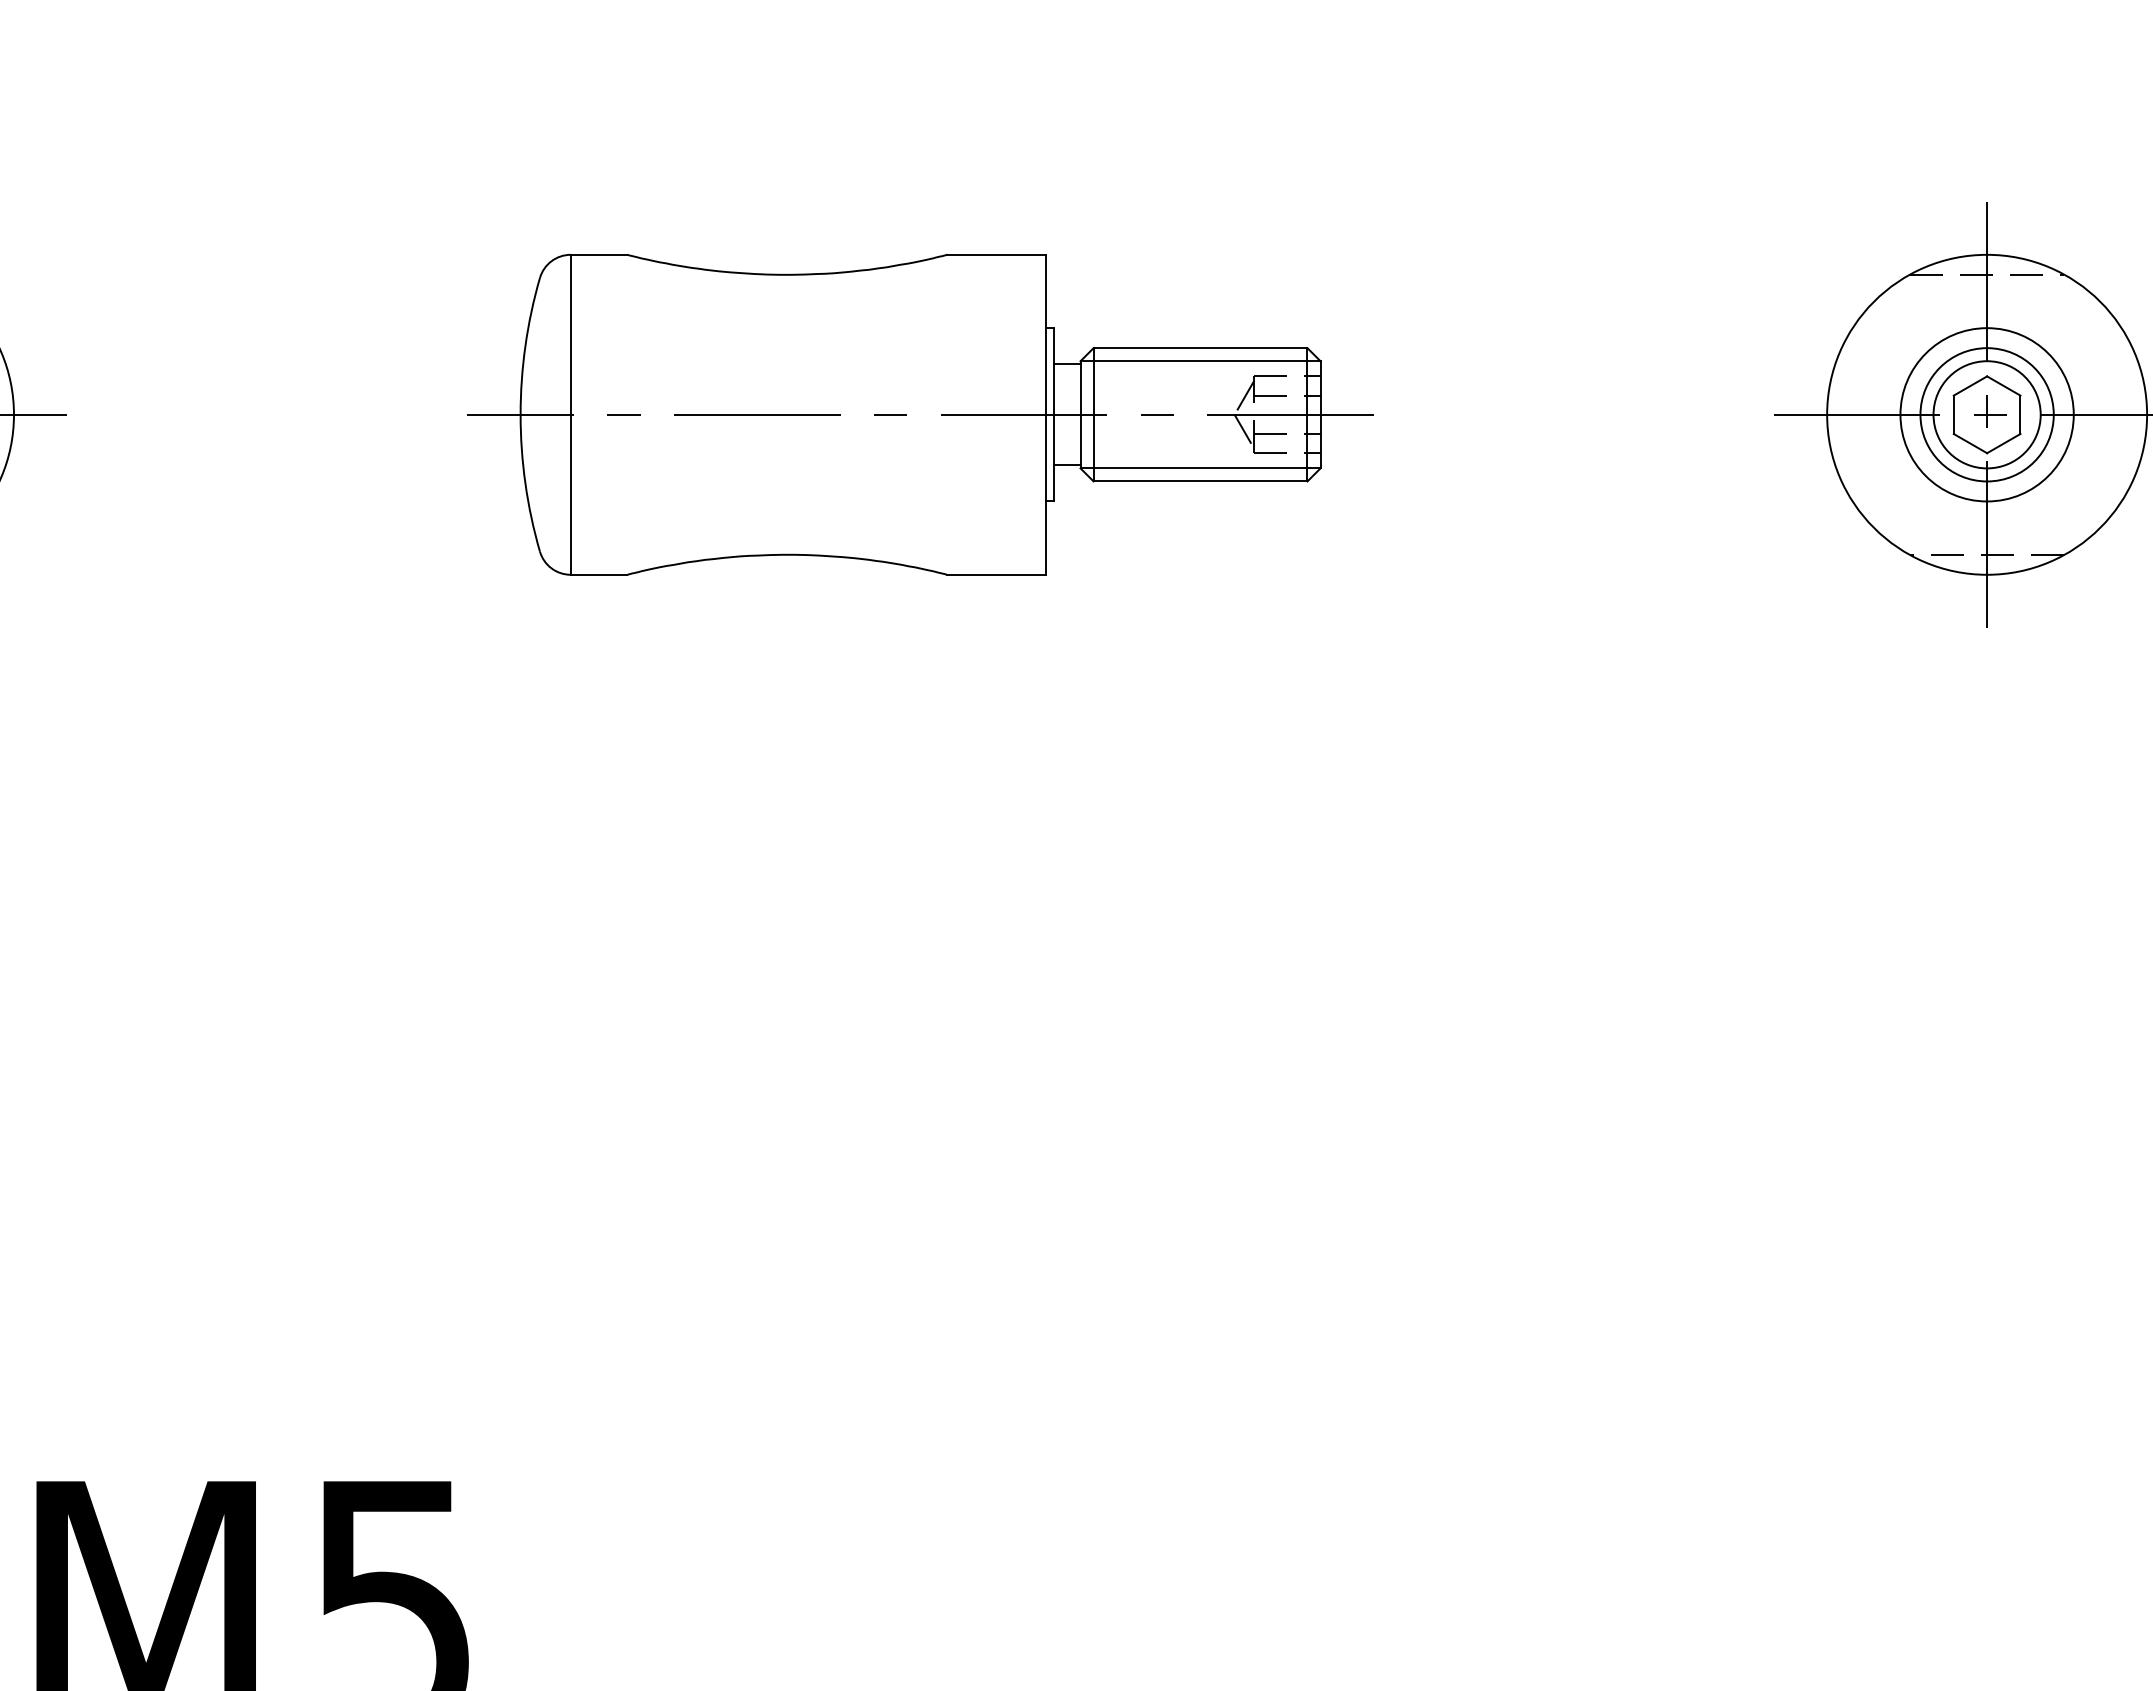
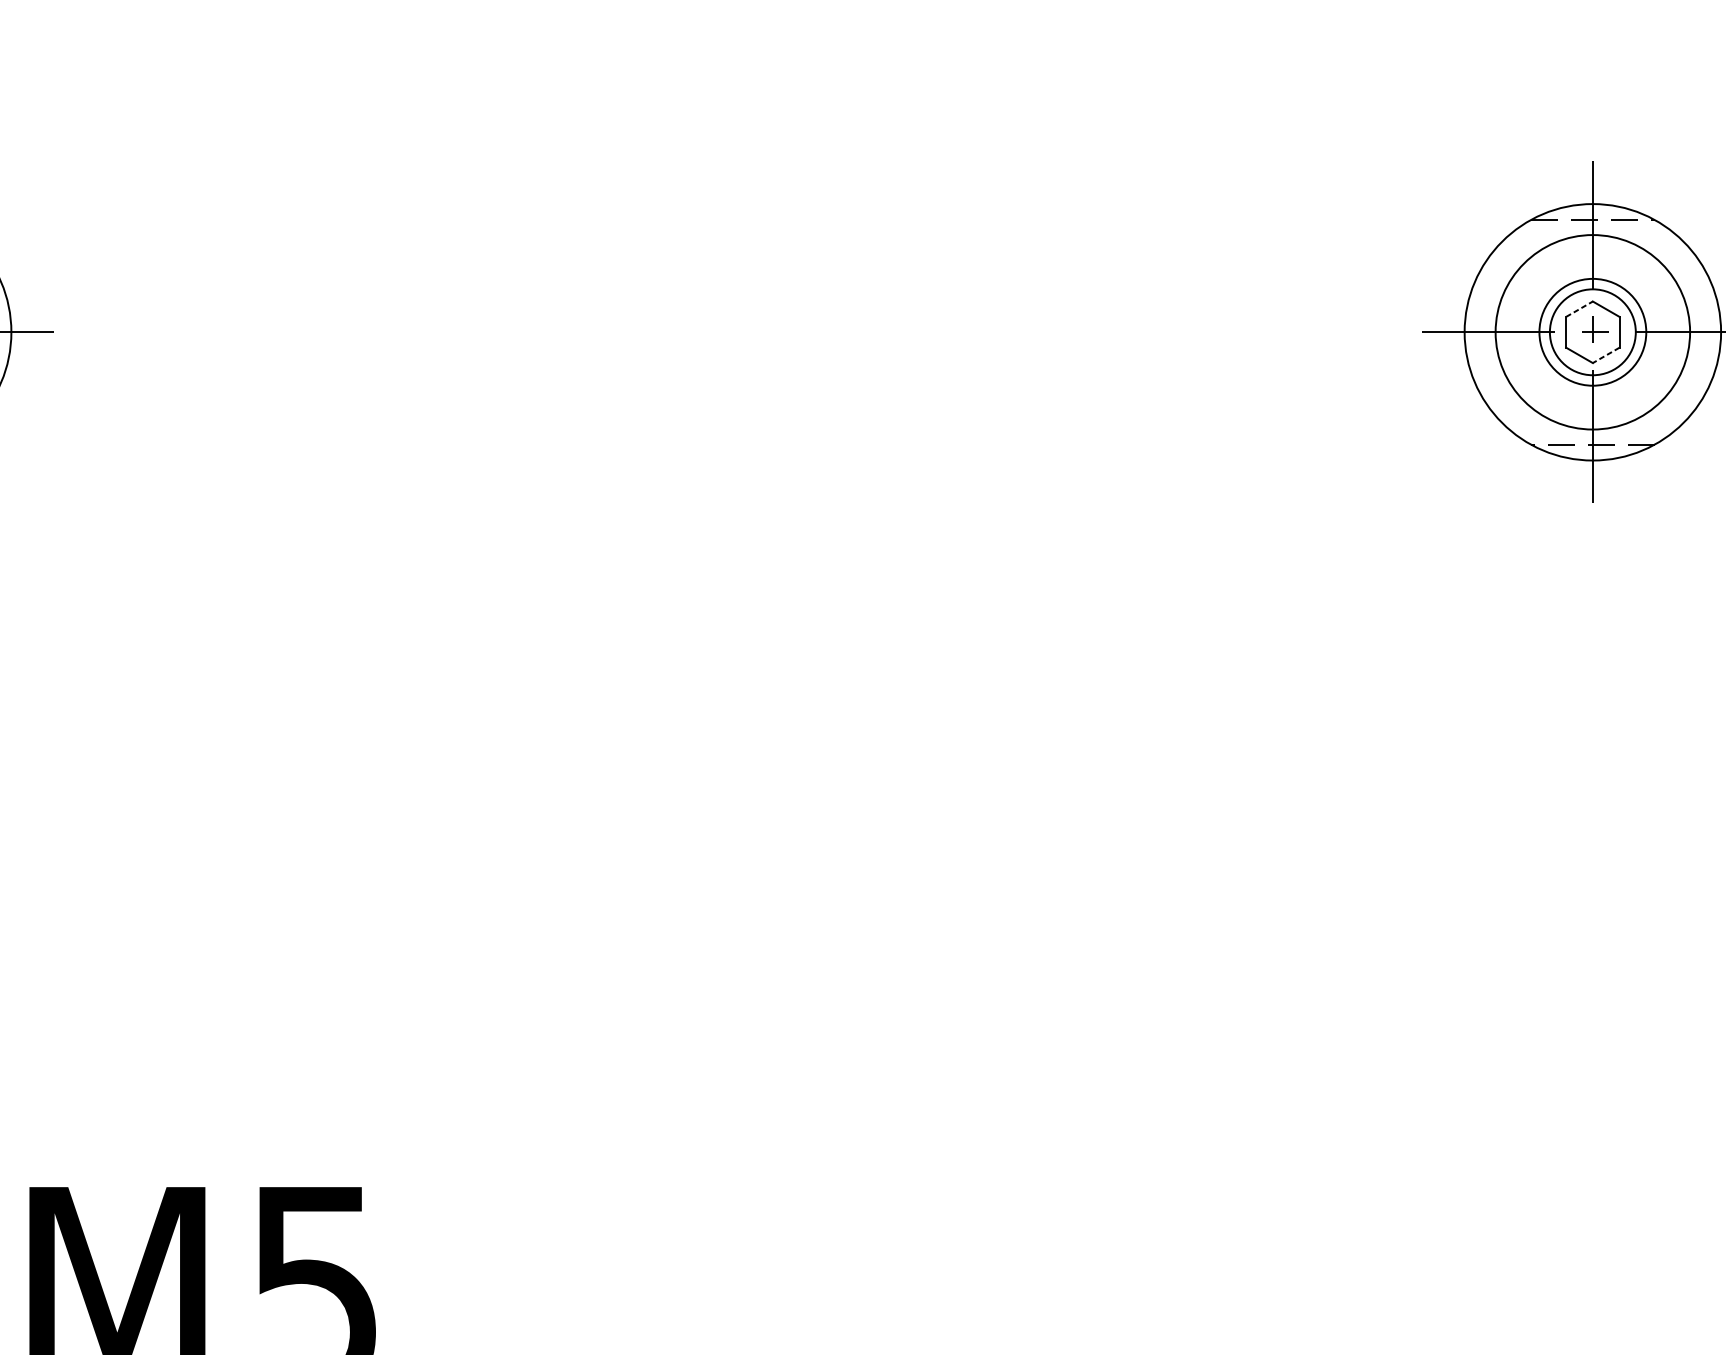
line: (1970, 385) -> (1579, 308), solid -> dashed
part: (920, 414) -> (737, 332), removed
circle: (1986, 414) -> (1592, 332), size x1.4
line: (2003, 443) -> (1605, 355), solid -> dashed

